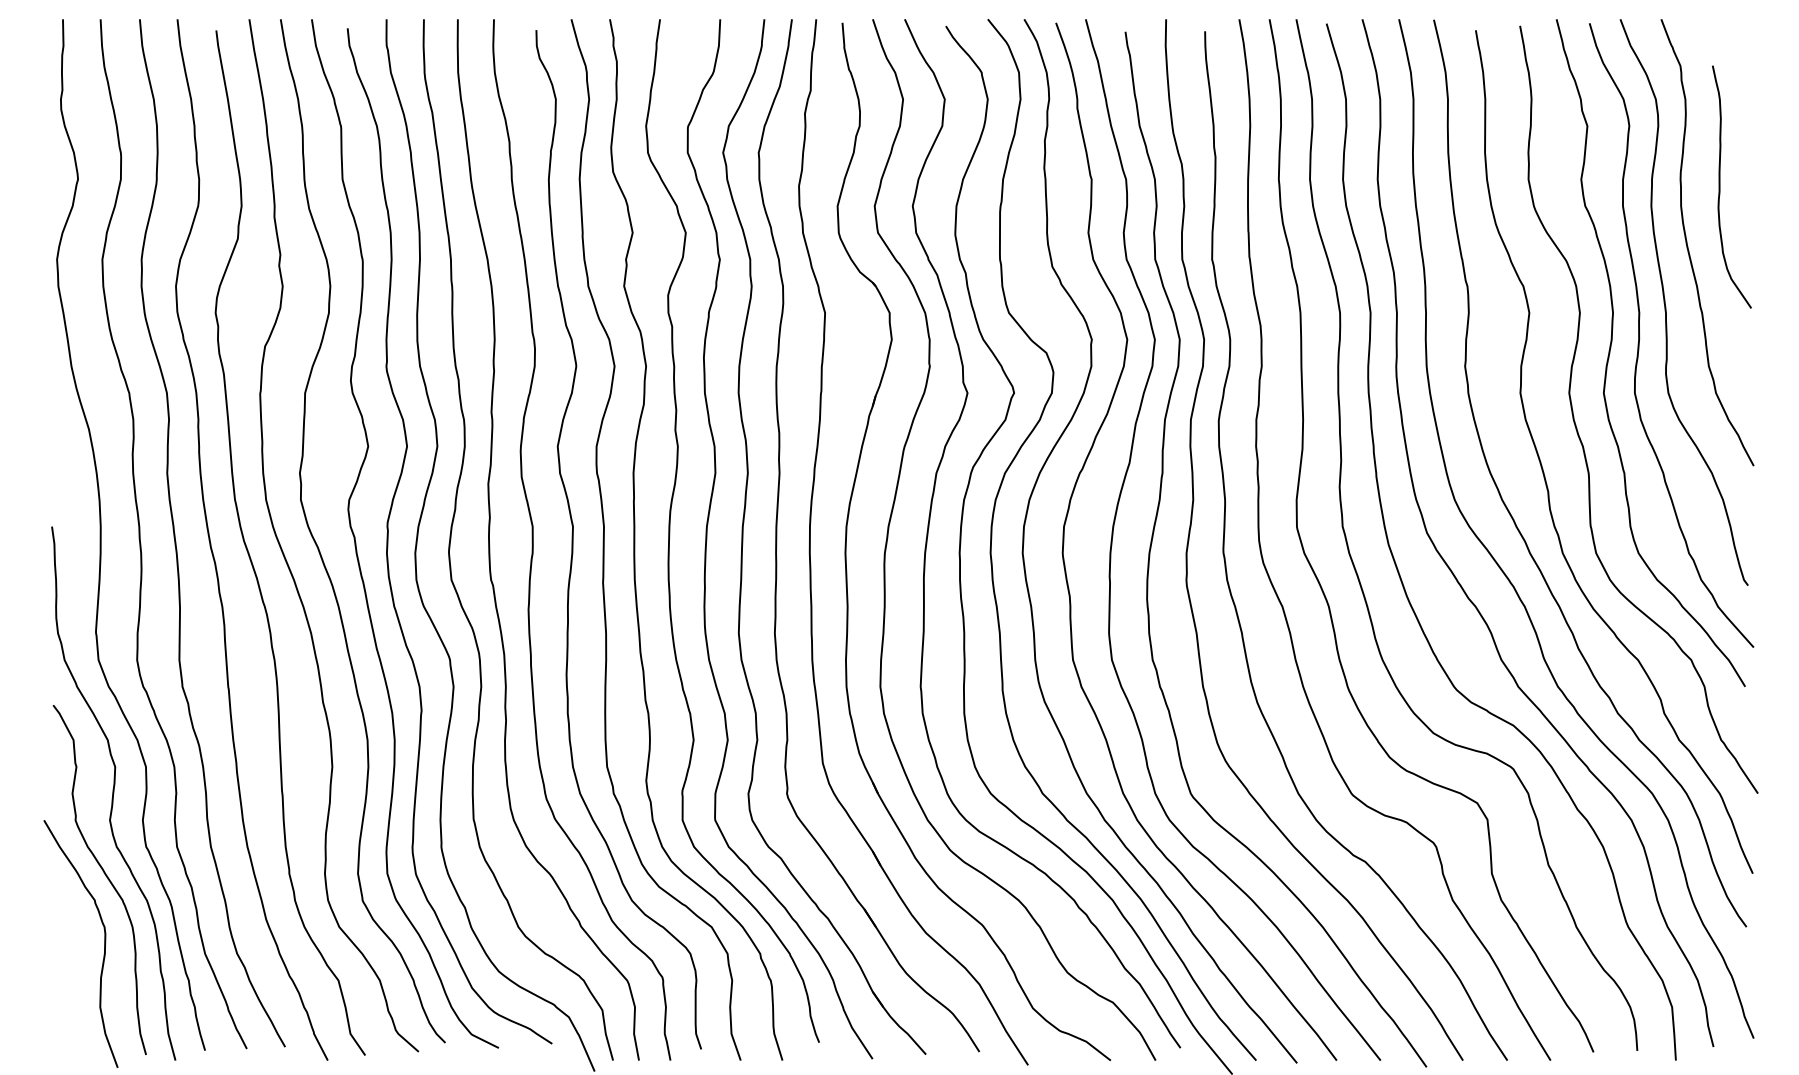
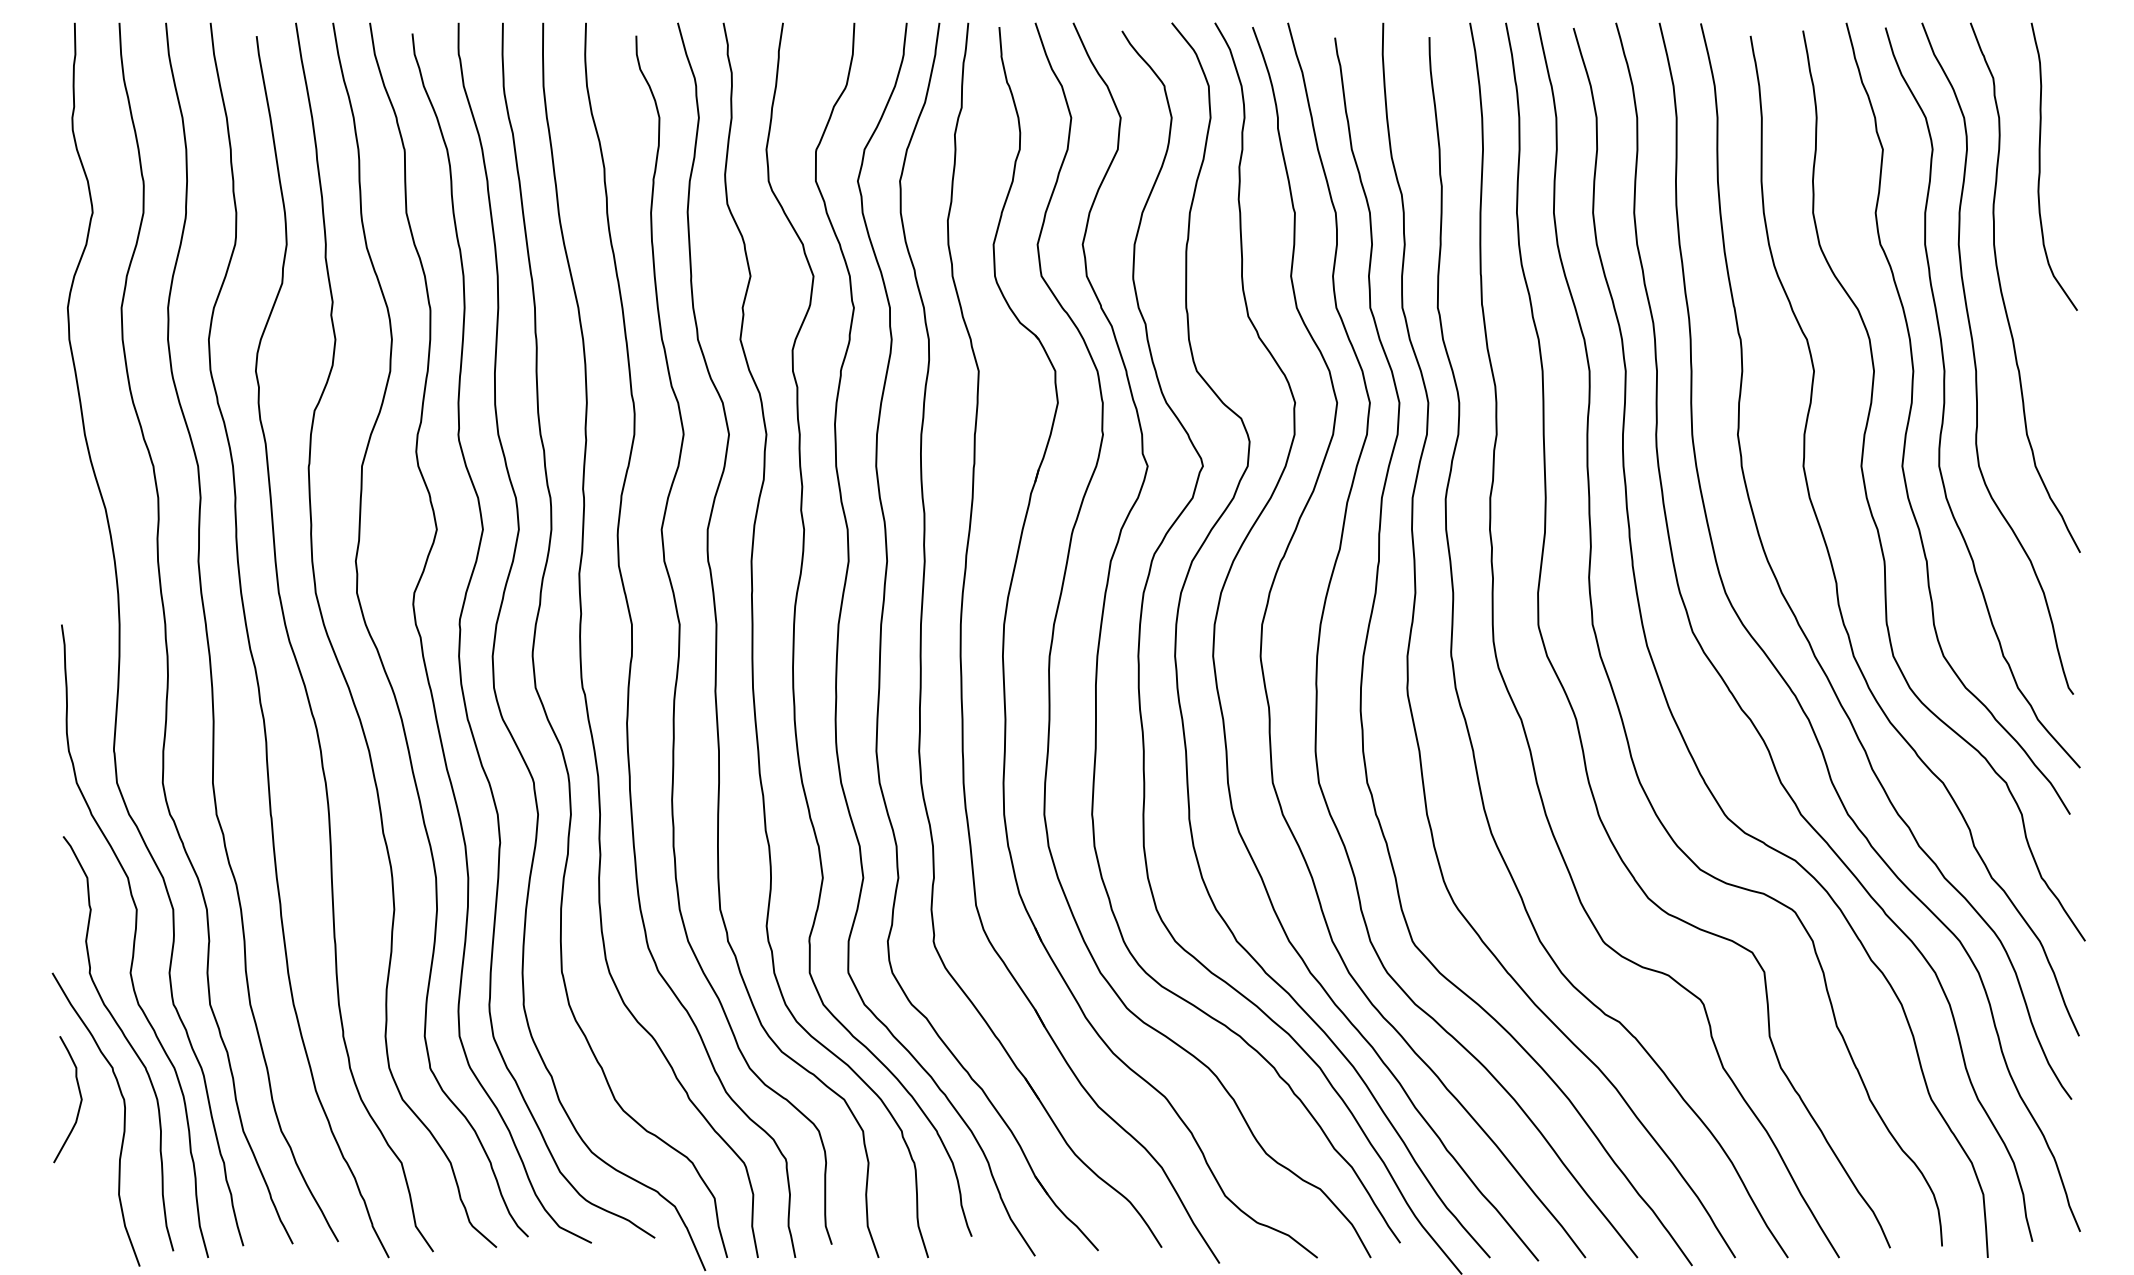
curve: (1720, 186) -> (2040, 166), moved
curve: (66, 923) -> (79, 1095), added

